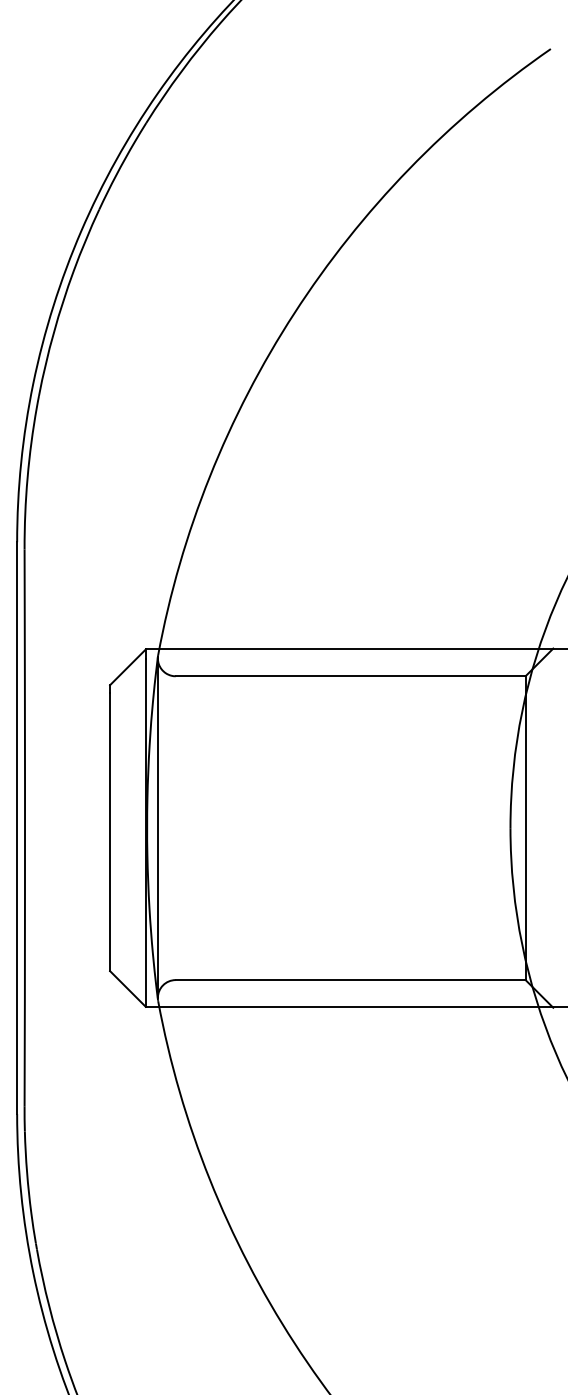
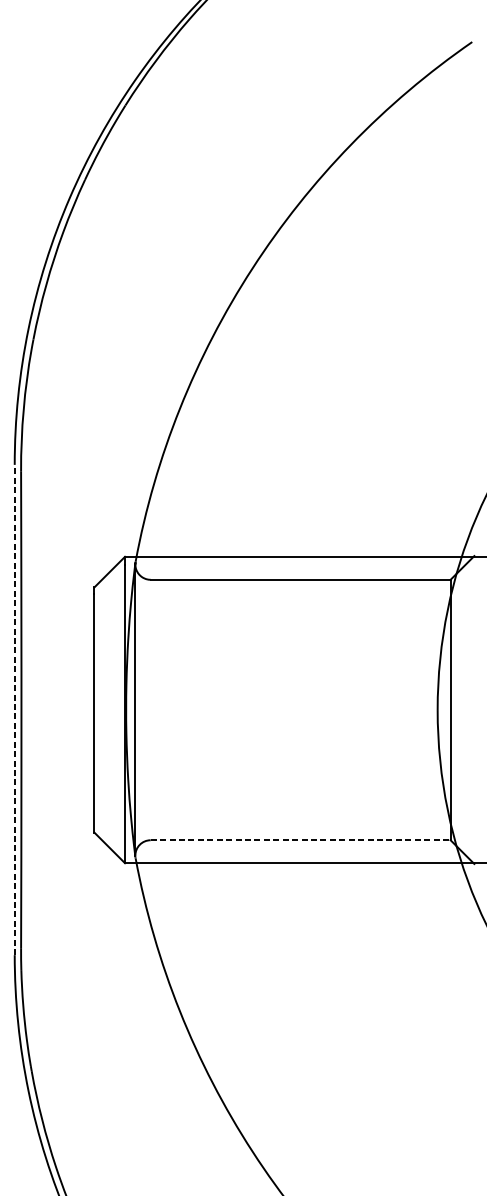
line: (17, 828) -> (15, 710), solid -> dashed
line: (350, 980) -> (300, 840), solid -> dashed

